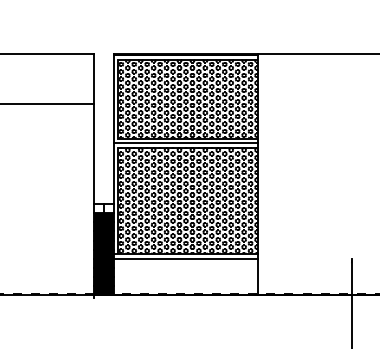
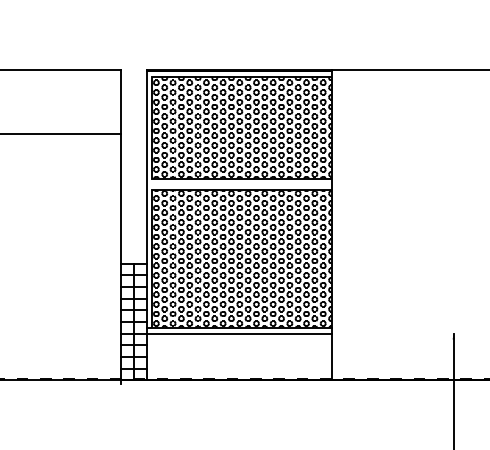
line: (185, 143) -> (239, 184), removed
fill: (103, 253) -> (133, 326), removed

